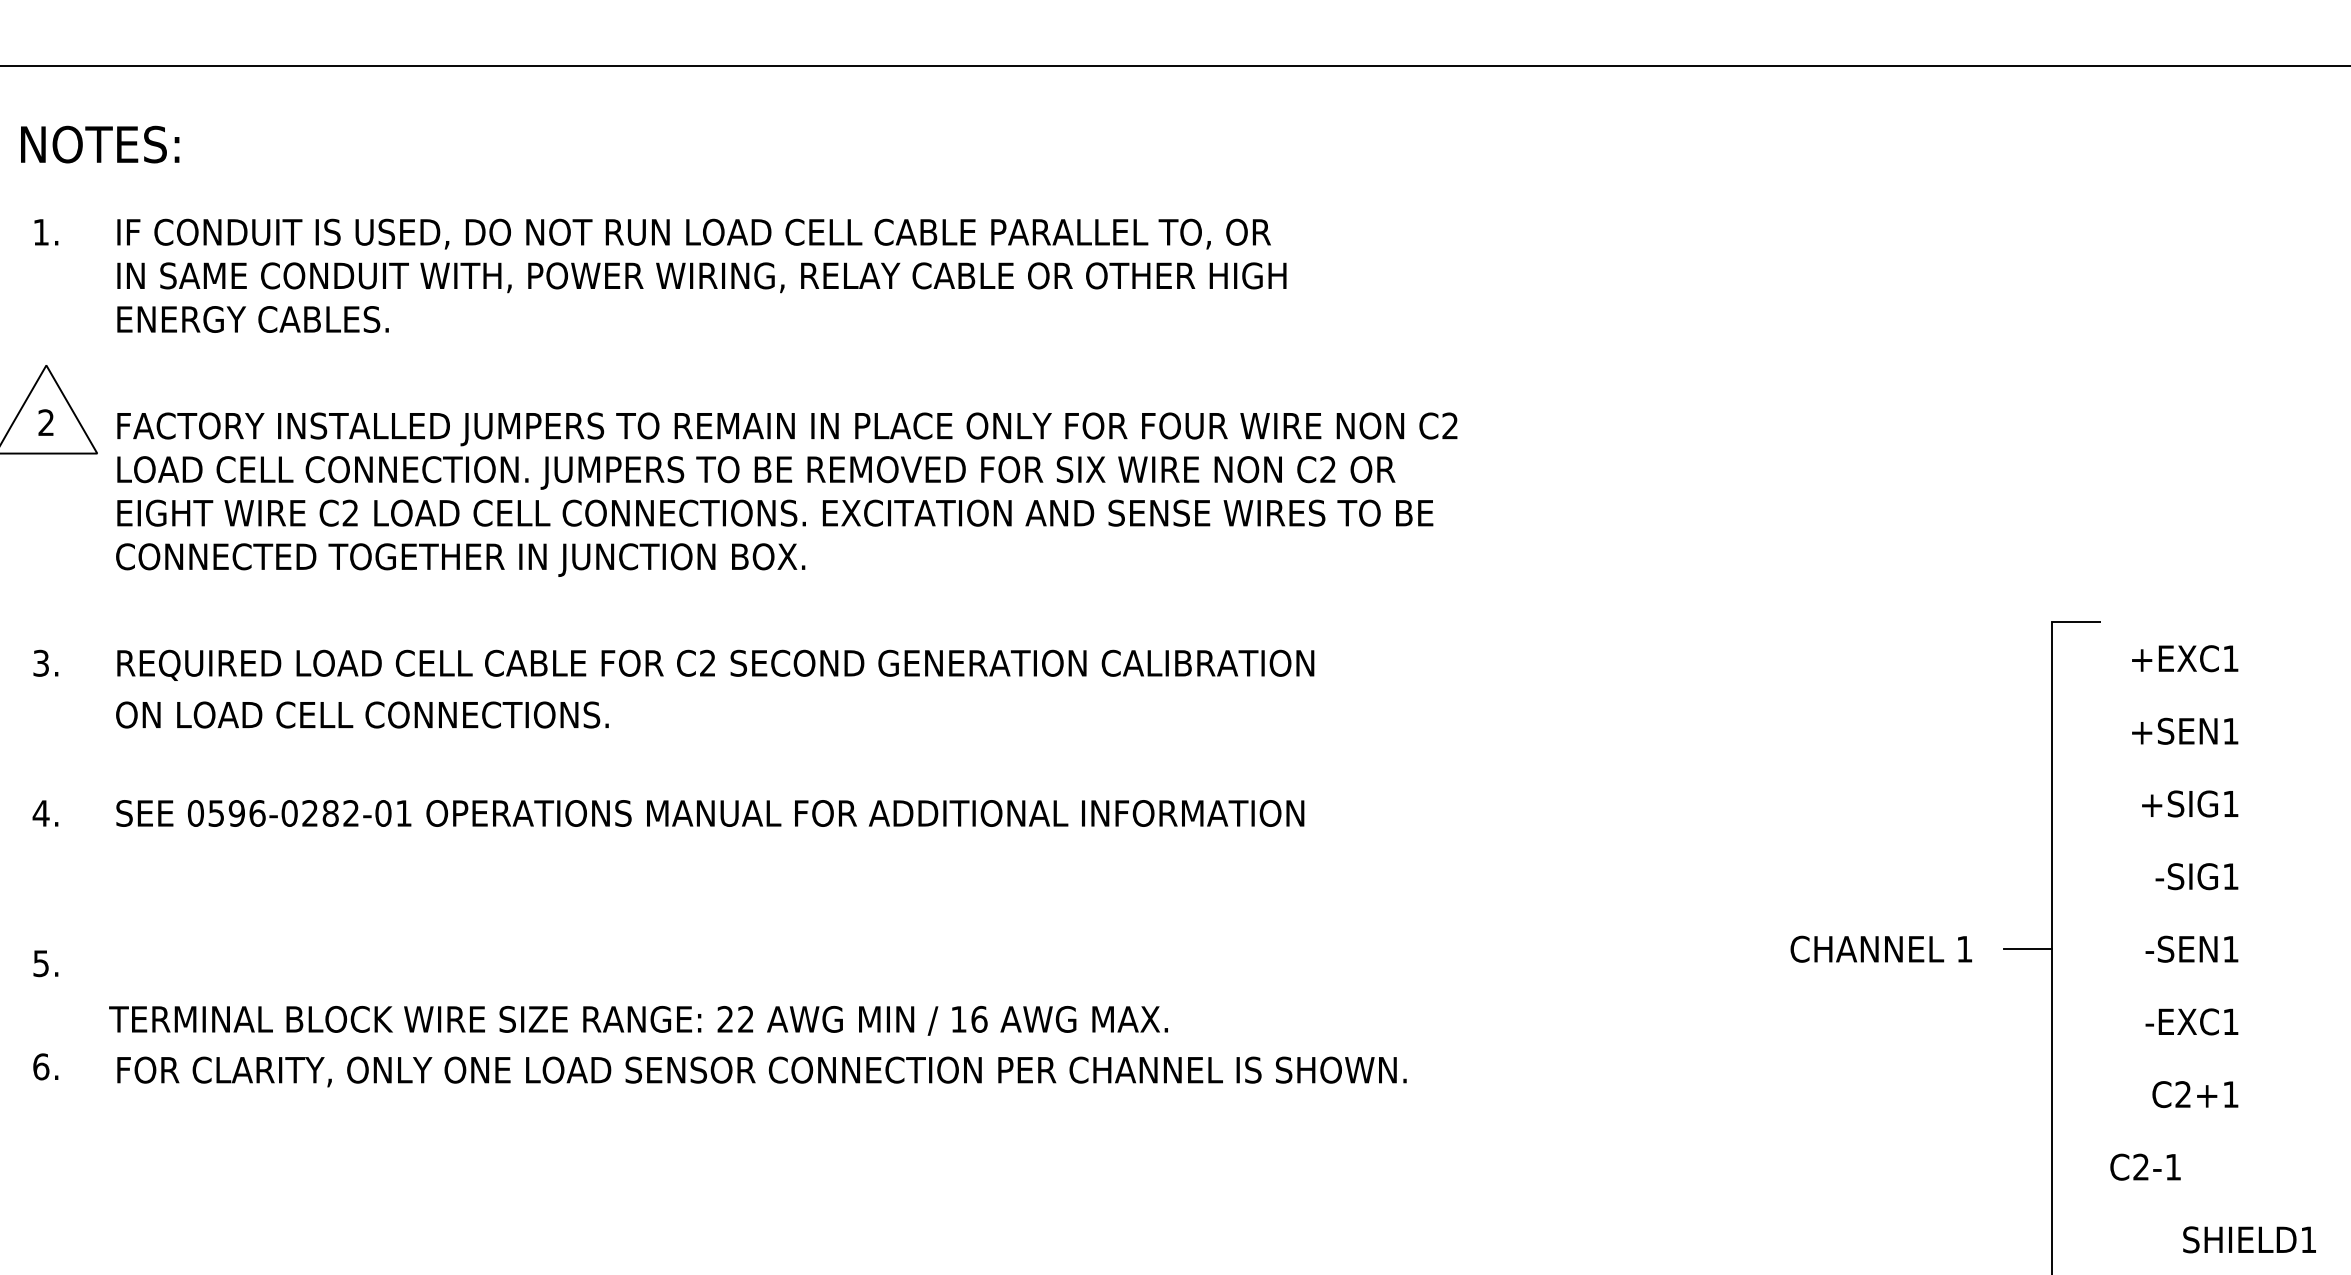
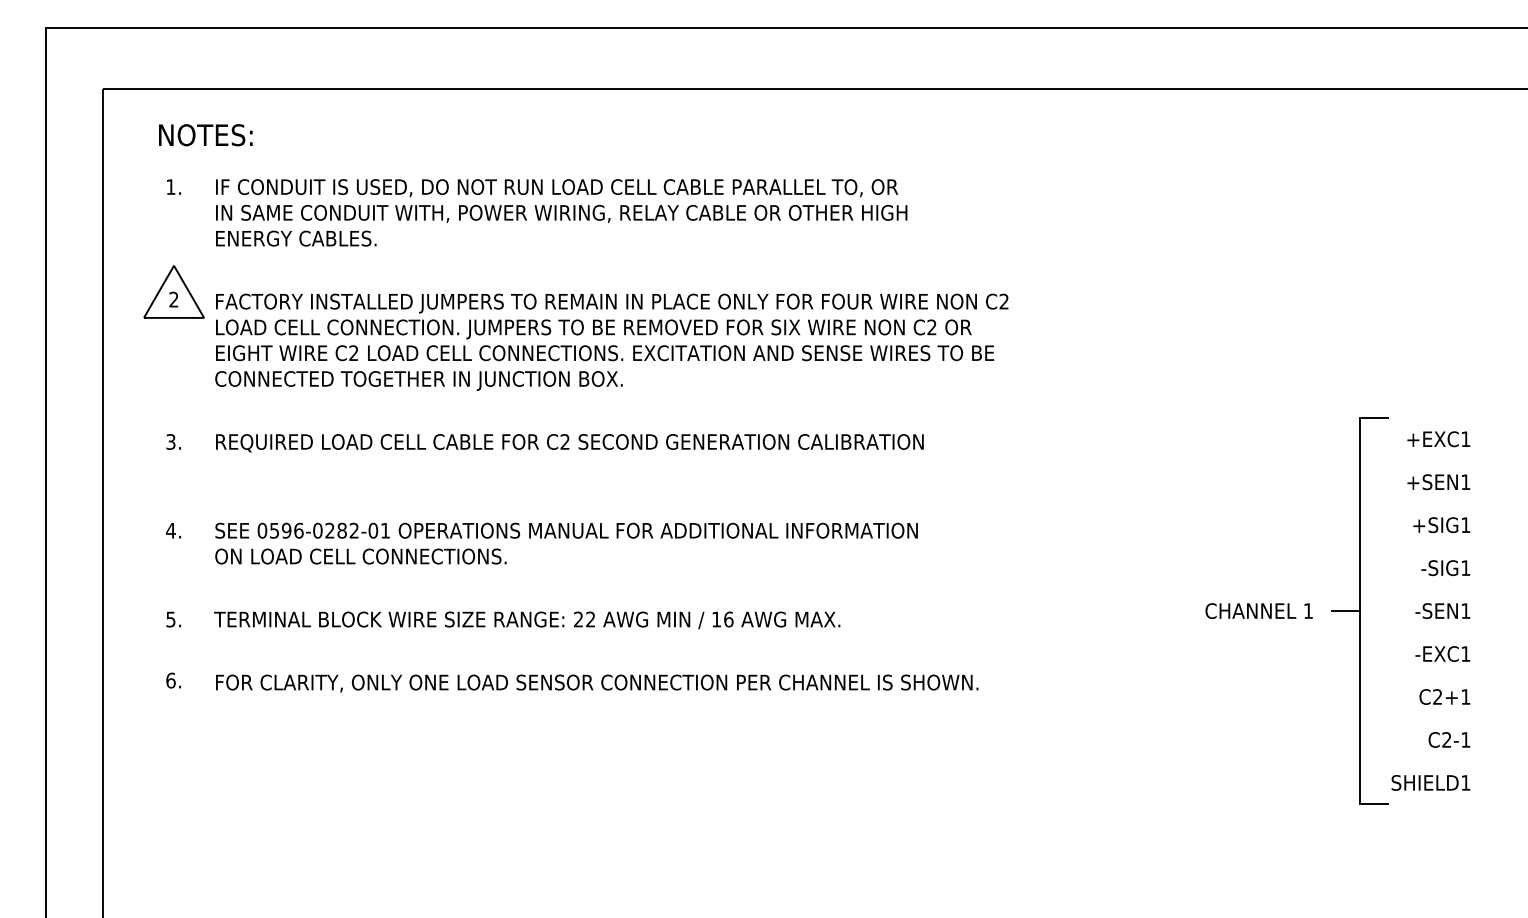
text: (361, 714) -> (360, 556), moved
text: (639, 1021) -> (527, 620), moved
text: (2145, 1166) -> (1449, 739), moved
text: (2248, 1239) -> (1430, 782), moved

